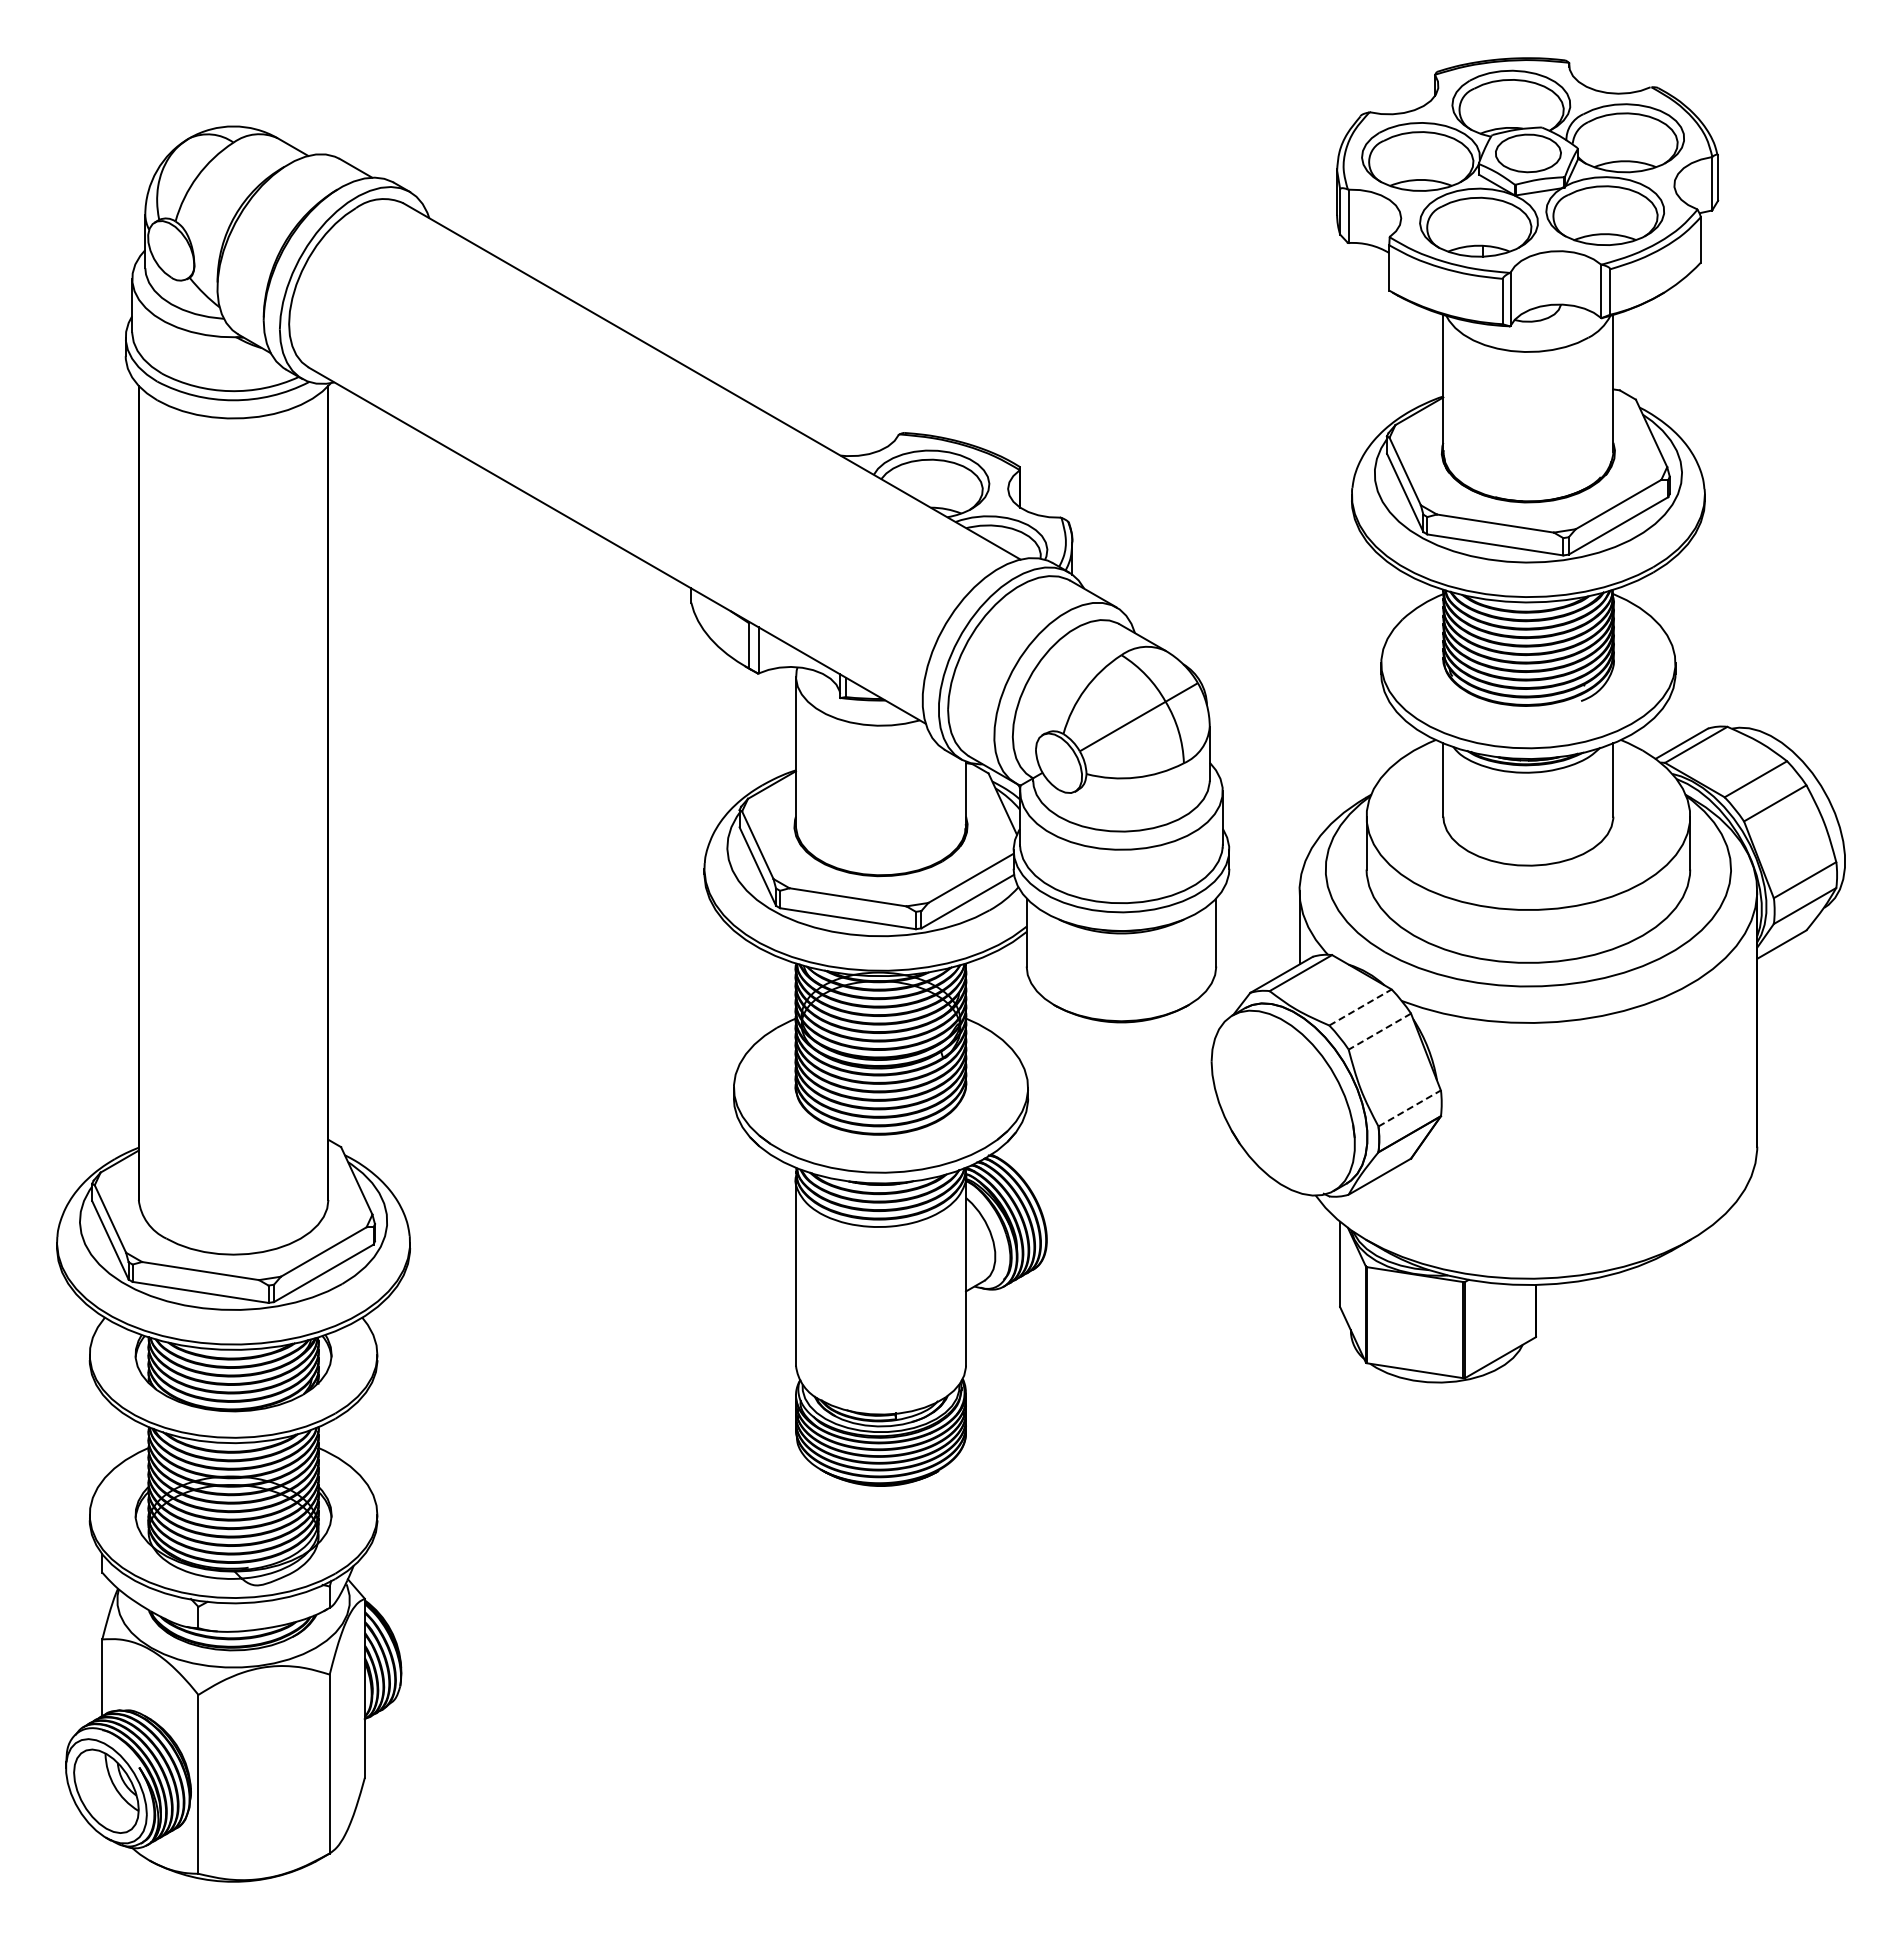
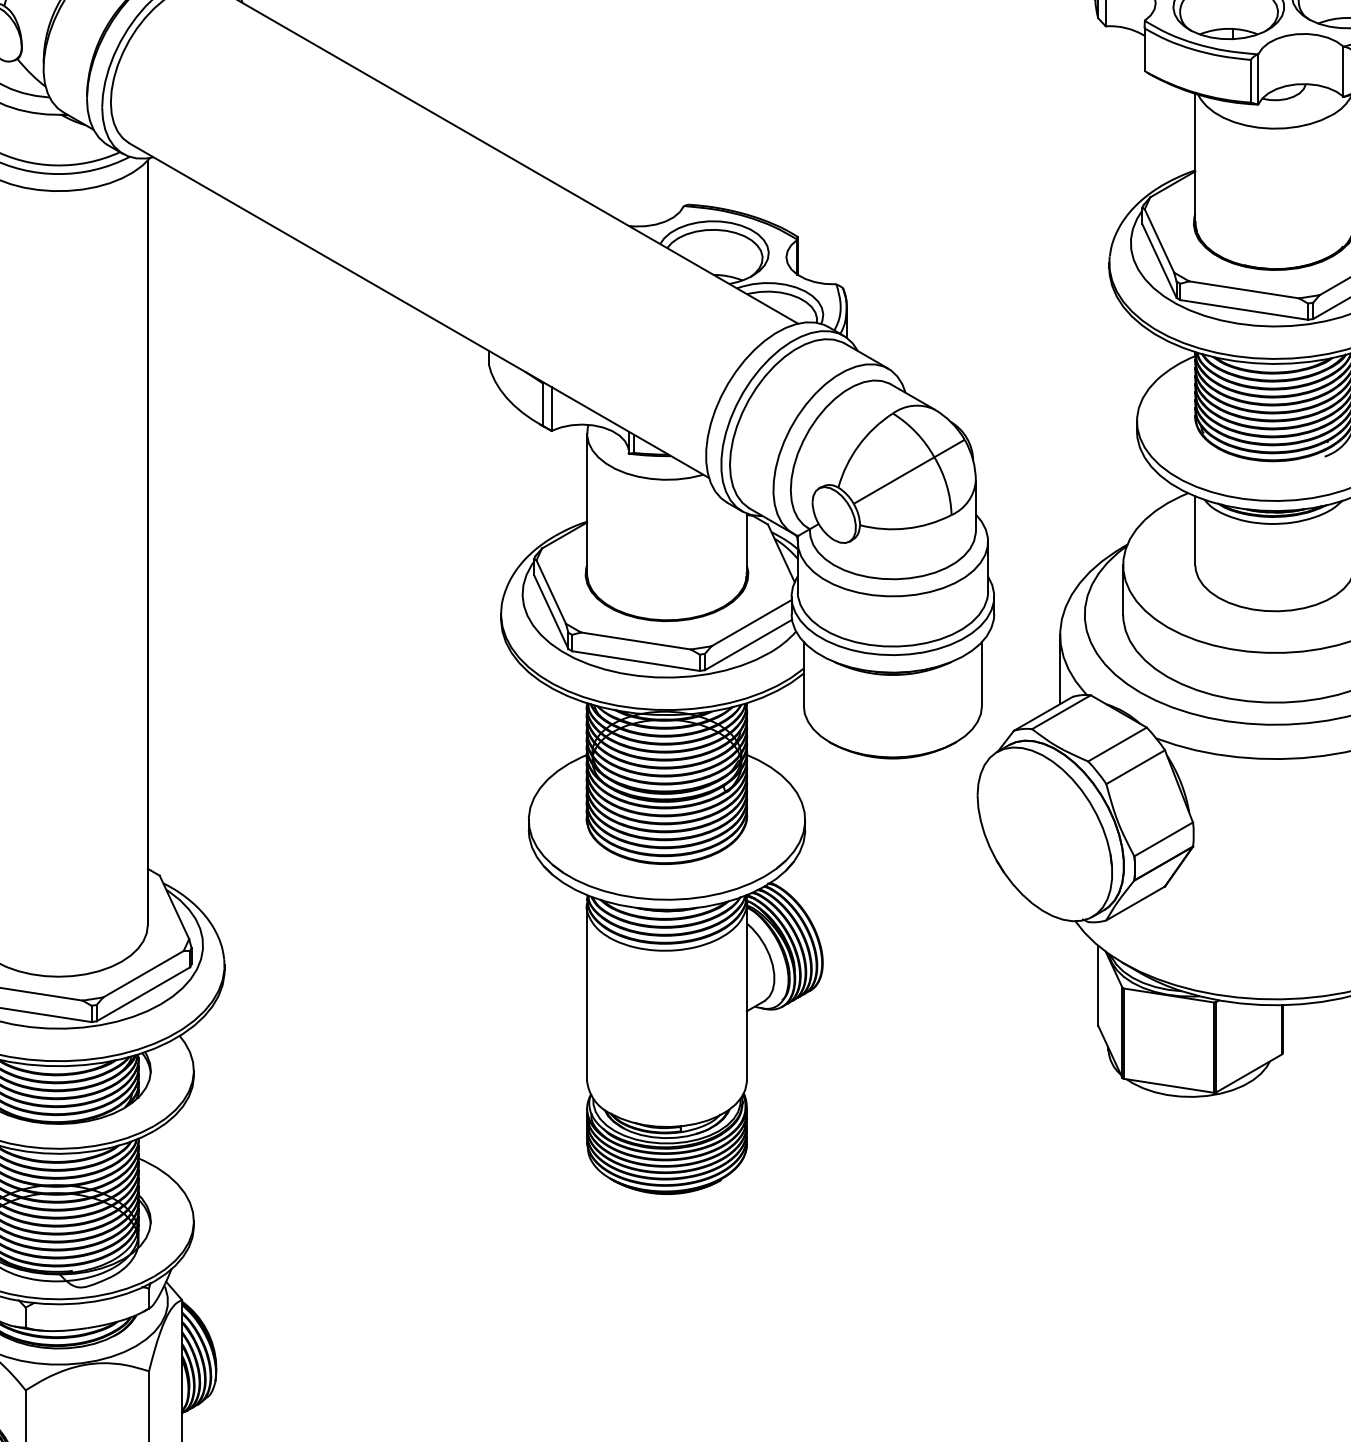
line: (1360, 1007) -> (1117, 744), dashed -> solid
line: (1379, 1031) -> (1135, 767), dashed -> solid
line: (1410, 1108) -> (1164, 839), dashed -> solid

